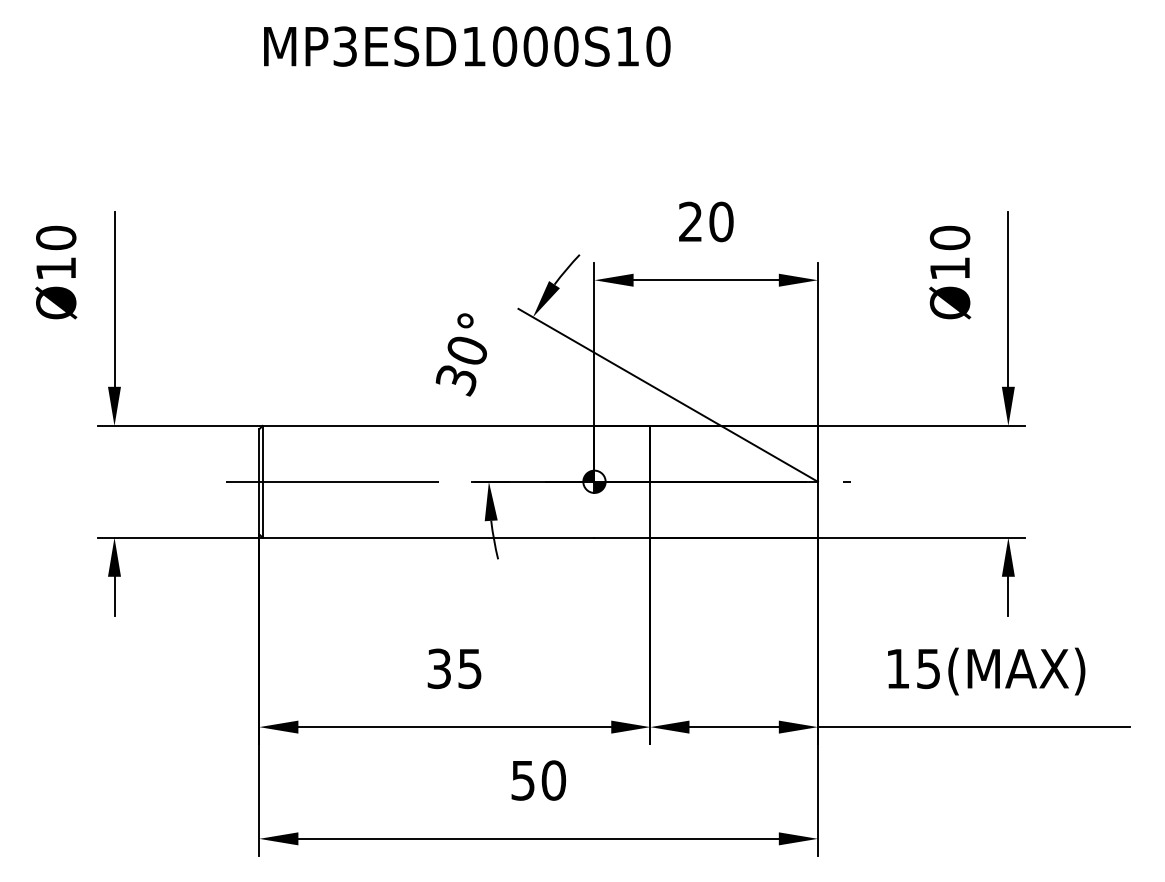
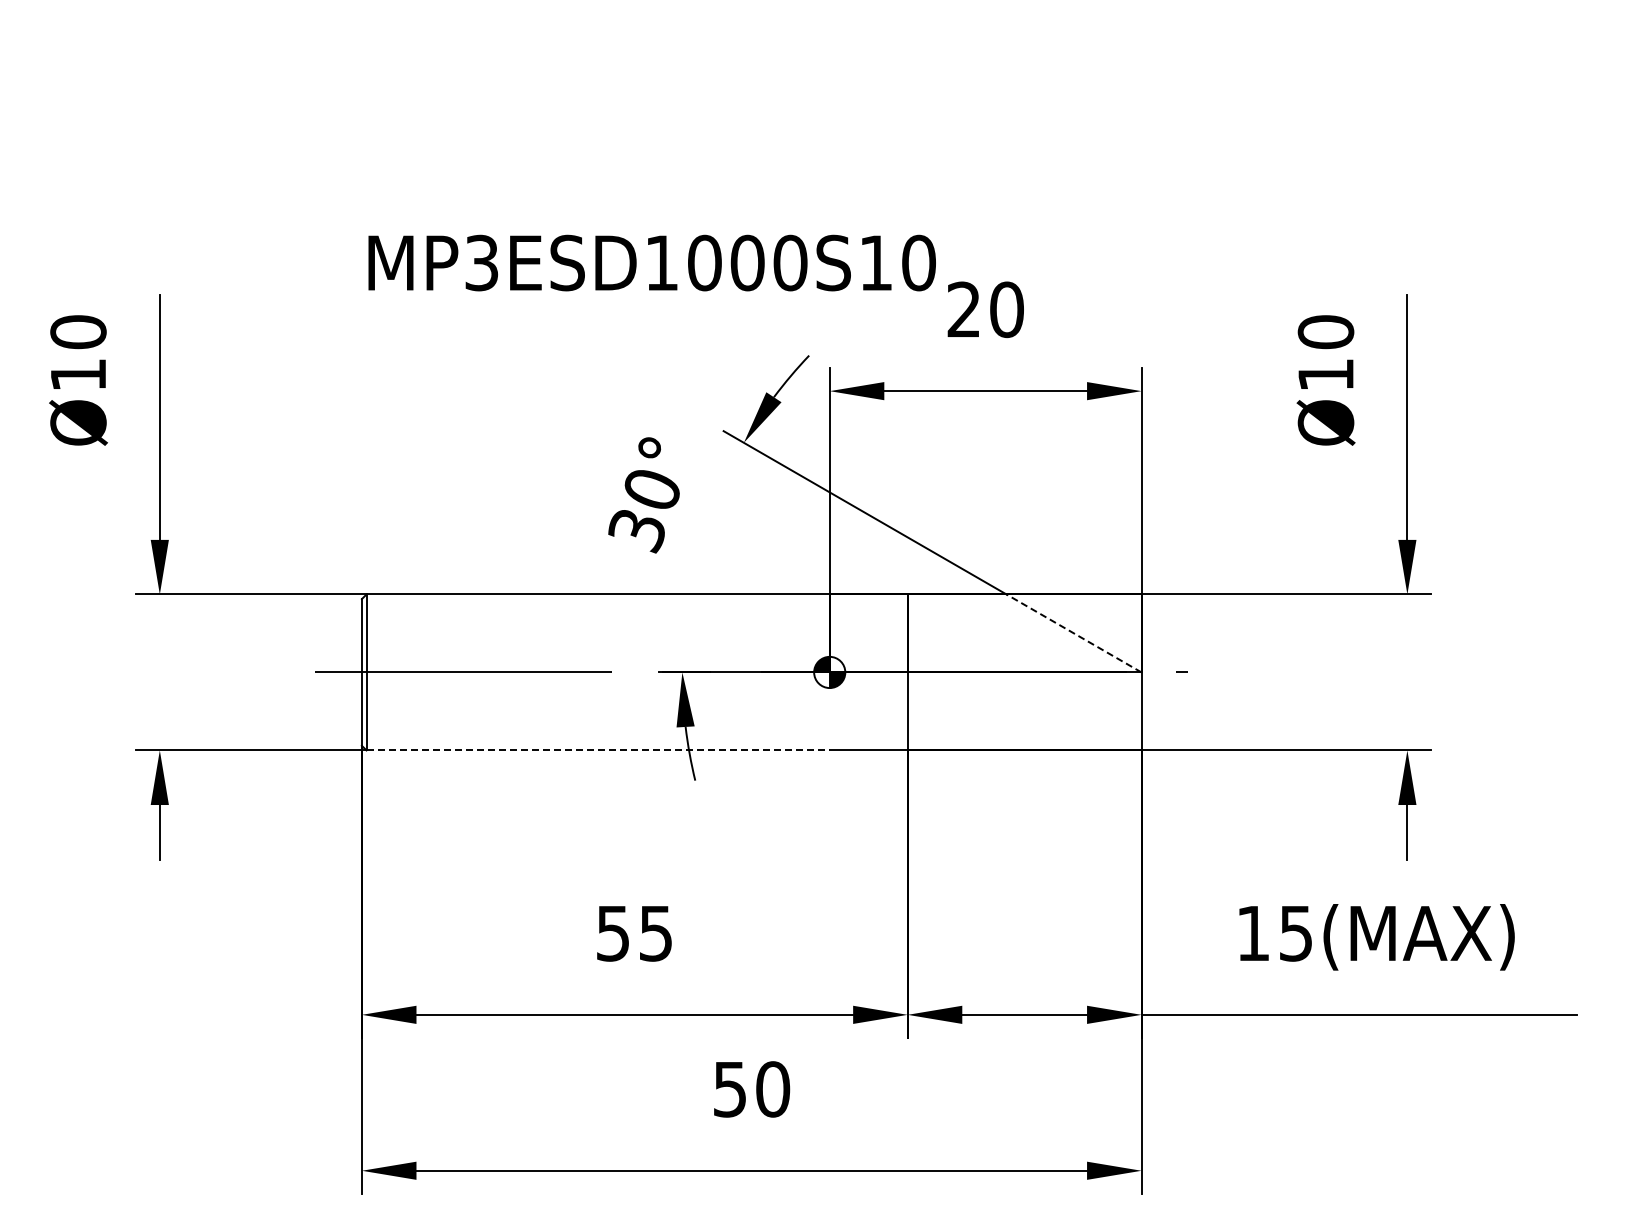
text: (466, 46) -> (651, 262), moved
line: (769, 453) -> (1074, 633), solid -> dashed
line: (428, 537) -> (598, 750), solid -> dashed
text: (439, 668) -> (613, 933), 35 -> 55

